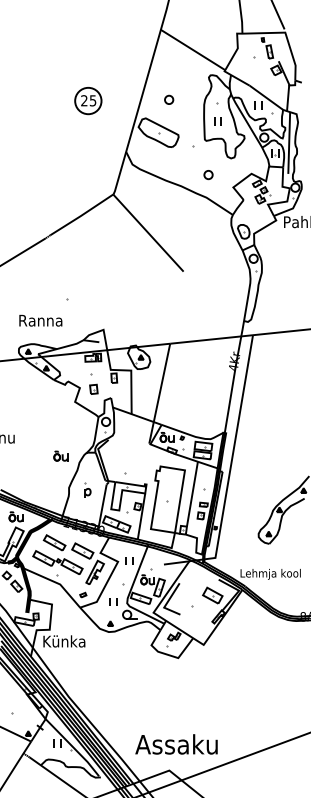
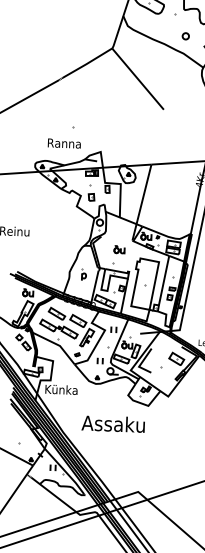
text: (40, 320) -> (64, 143), moved
part: (60, 455) -> (119, 249), moved
text: (176, 744) -> (113, 424), moved

